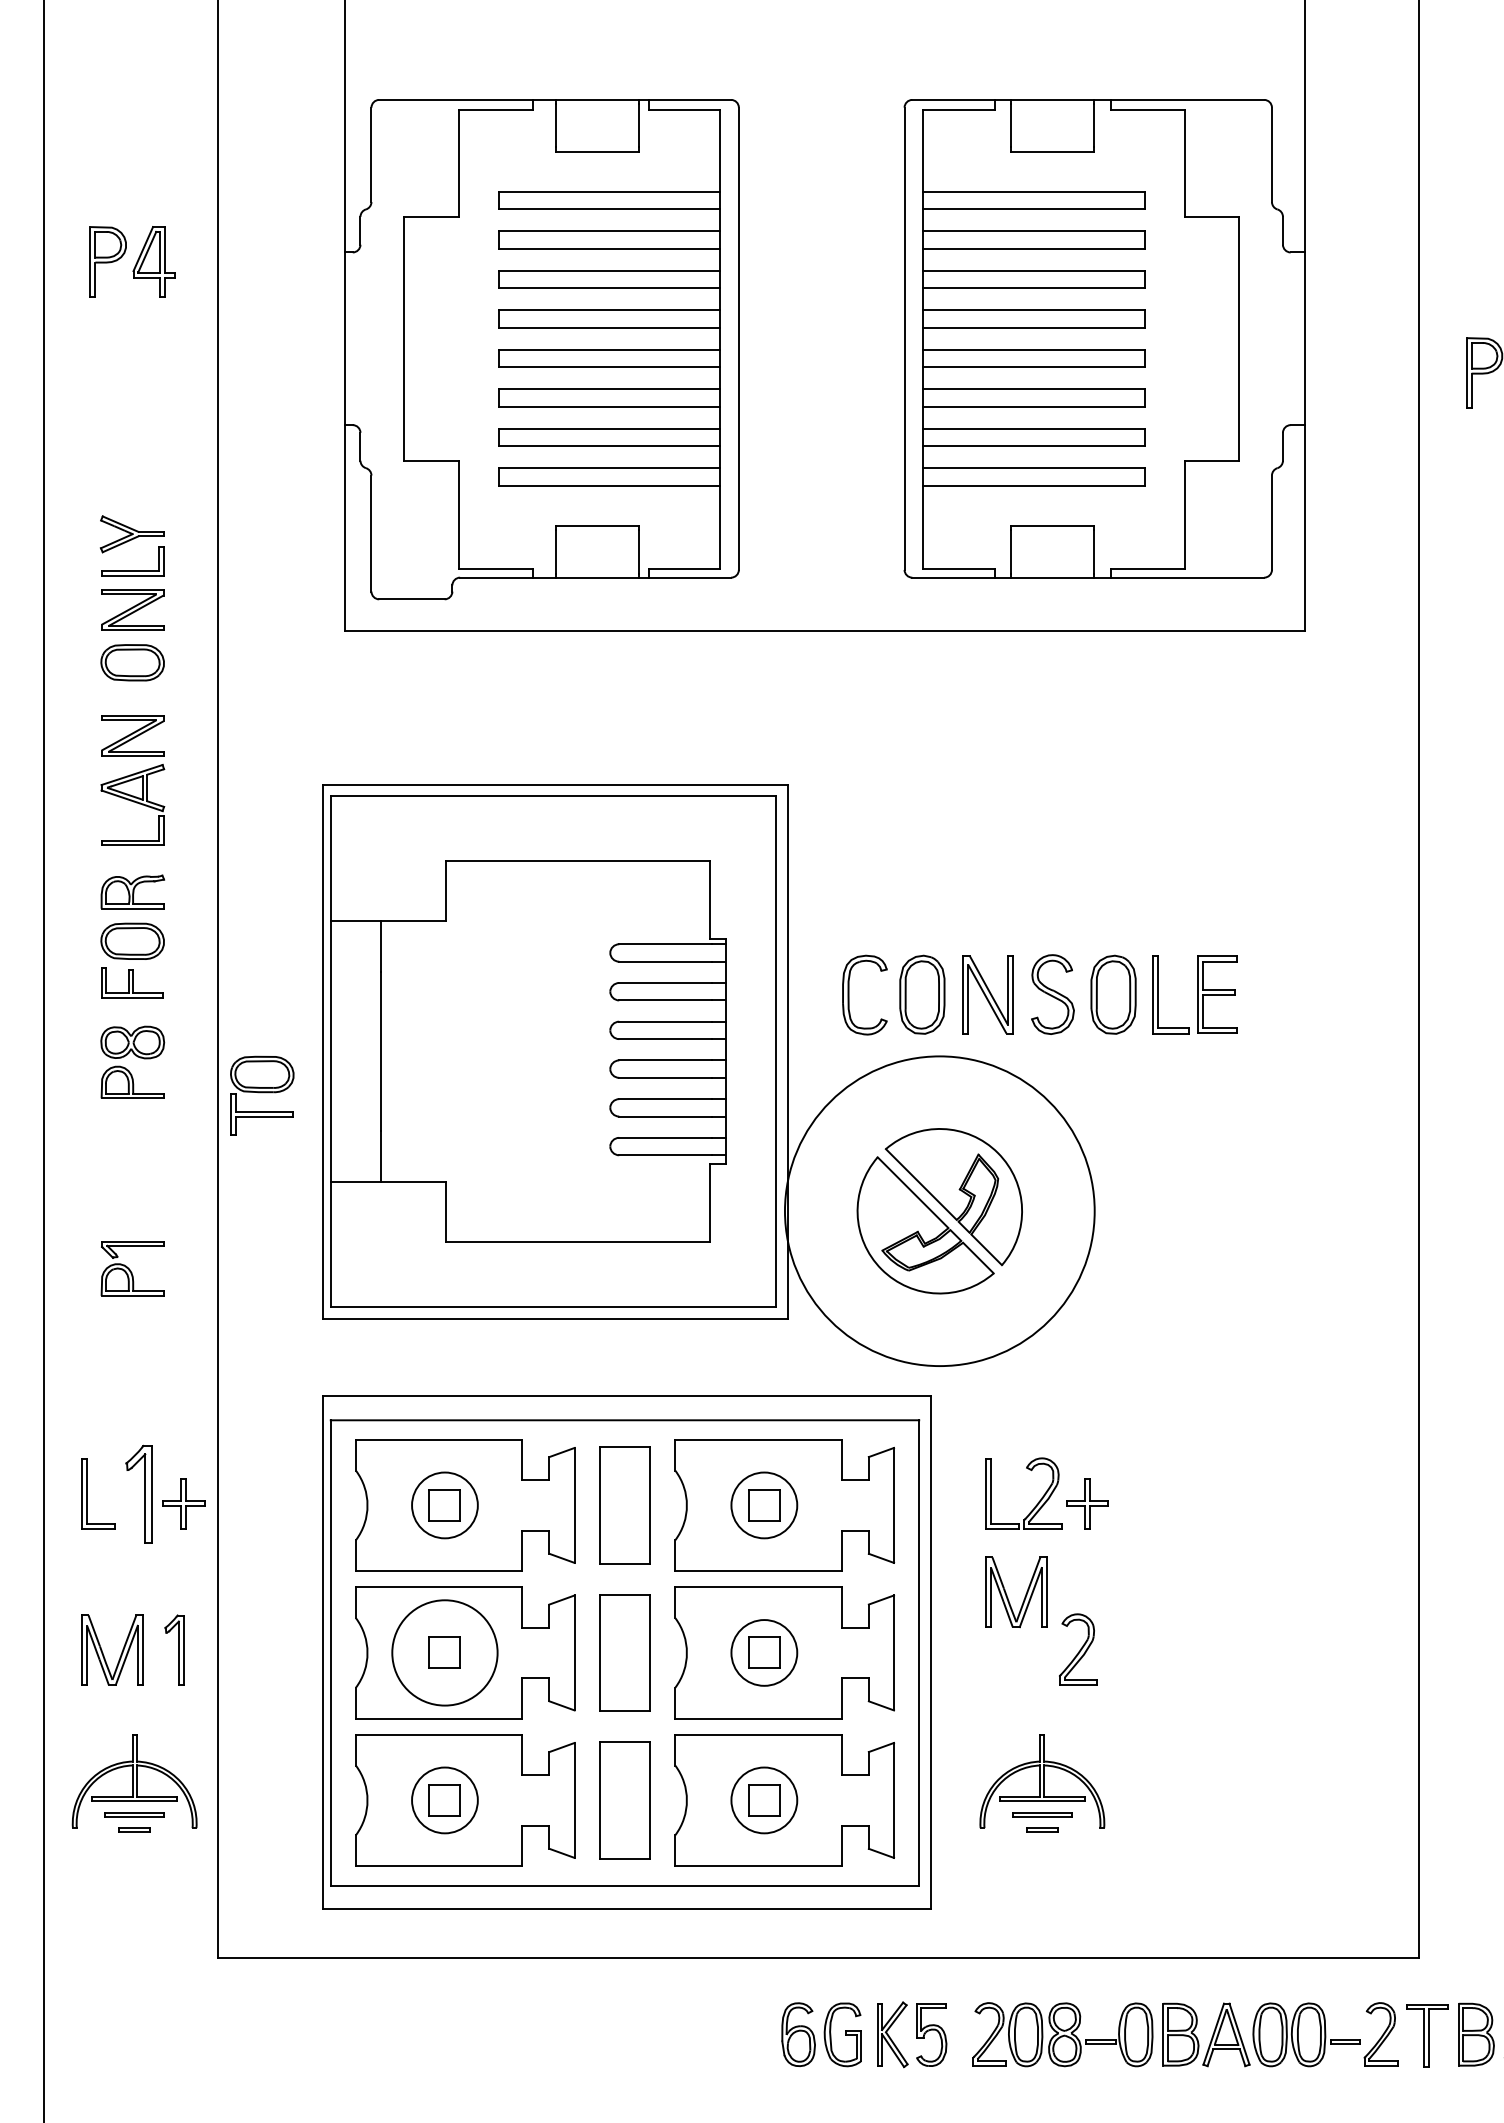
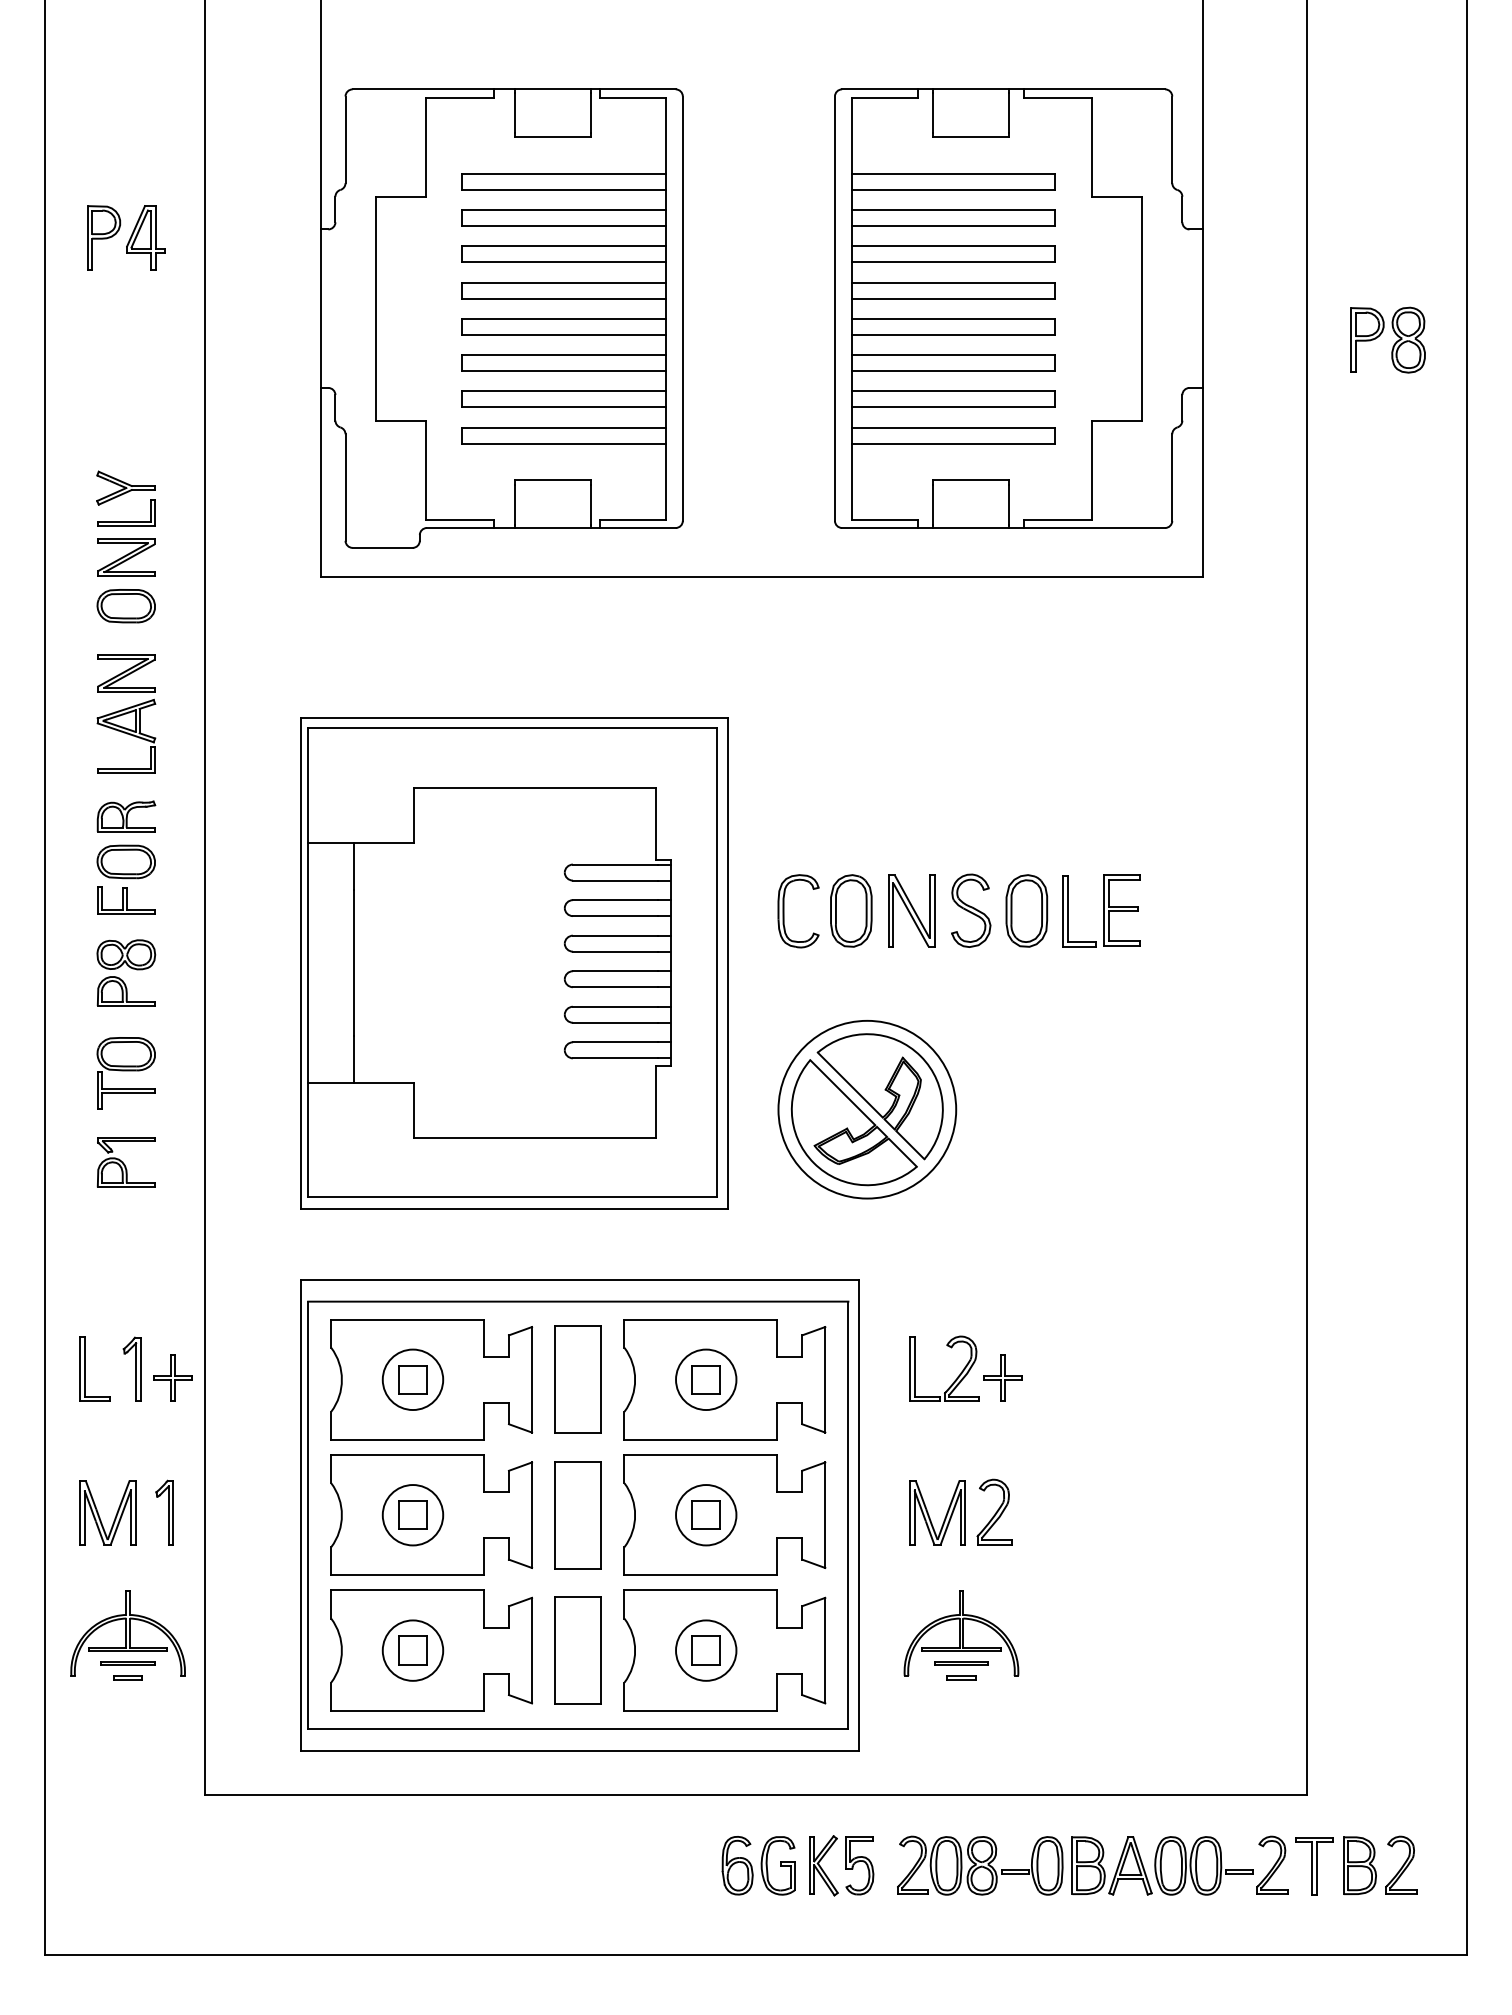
part: (261, 1095) -> (125, 1073), moved
circle: (940, 1211) -> (867, 1109), size x0.62
part: (138, 1493) -> (131, 1368), size x0.71
part: (1007, 1594) -> (929, 1514), moved
circle: (444, 1653) -> (412, 1515), size x0.62

